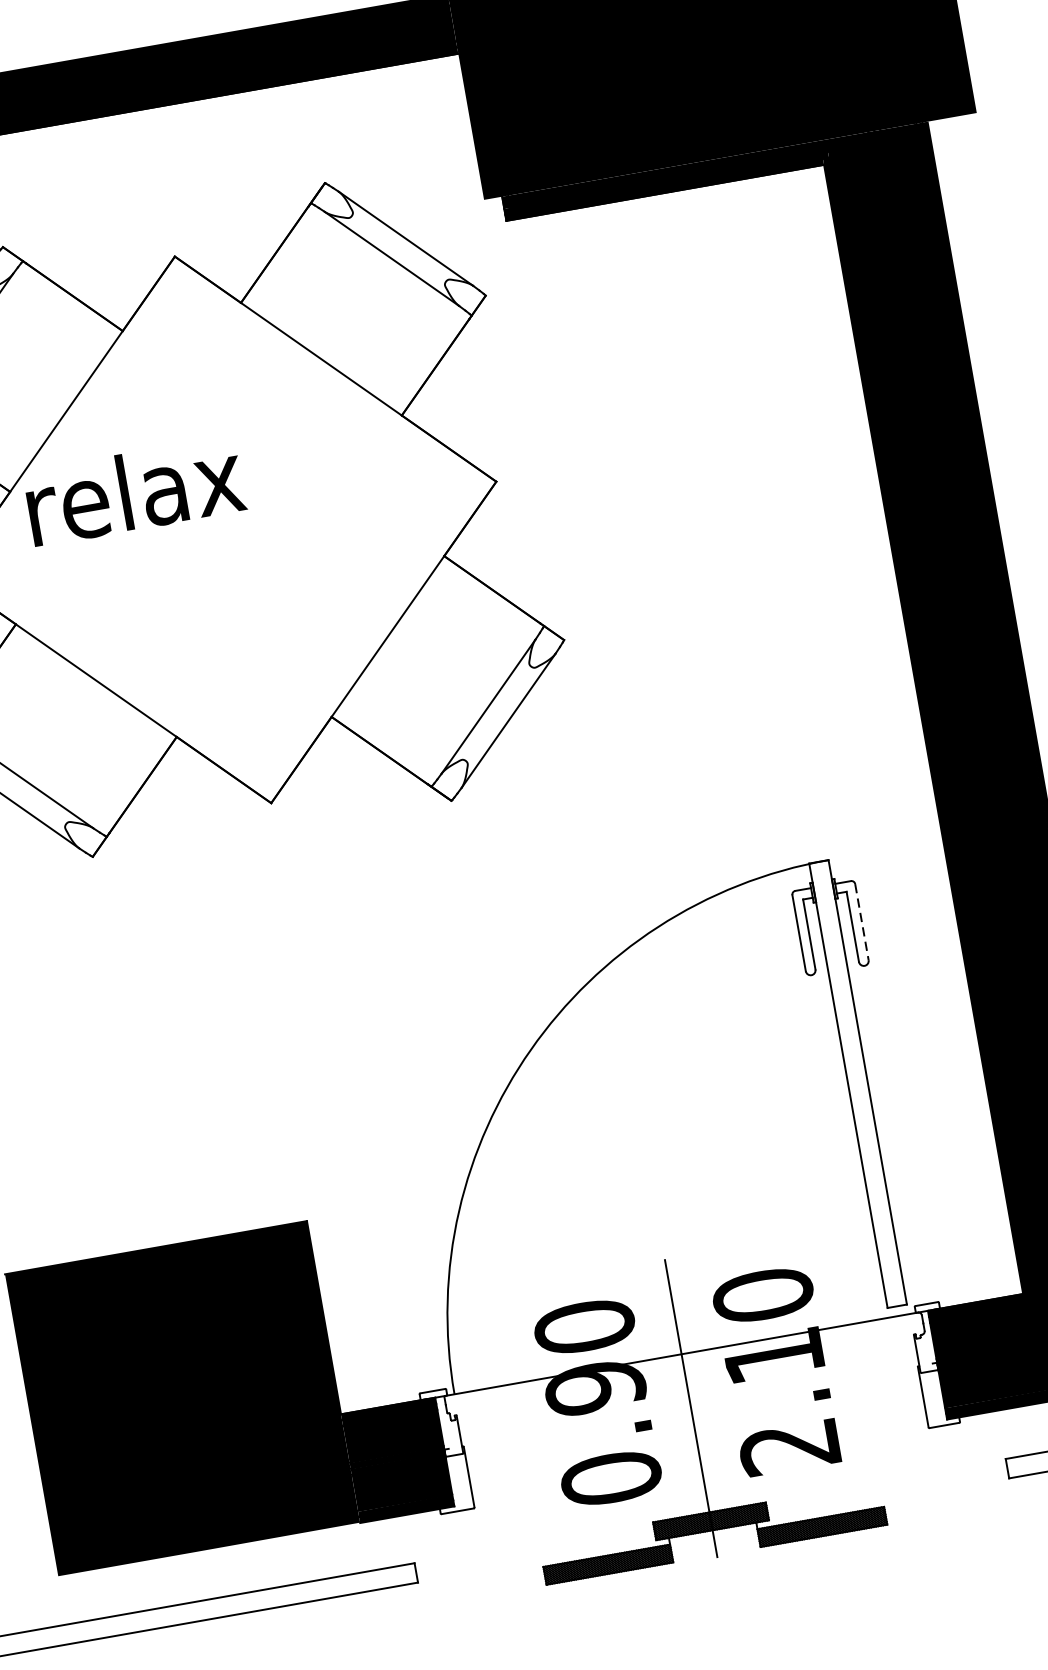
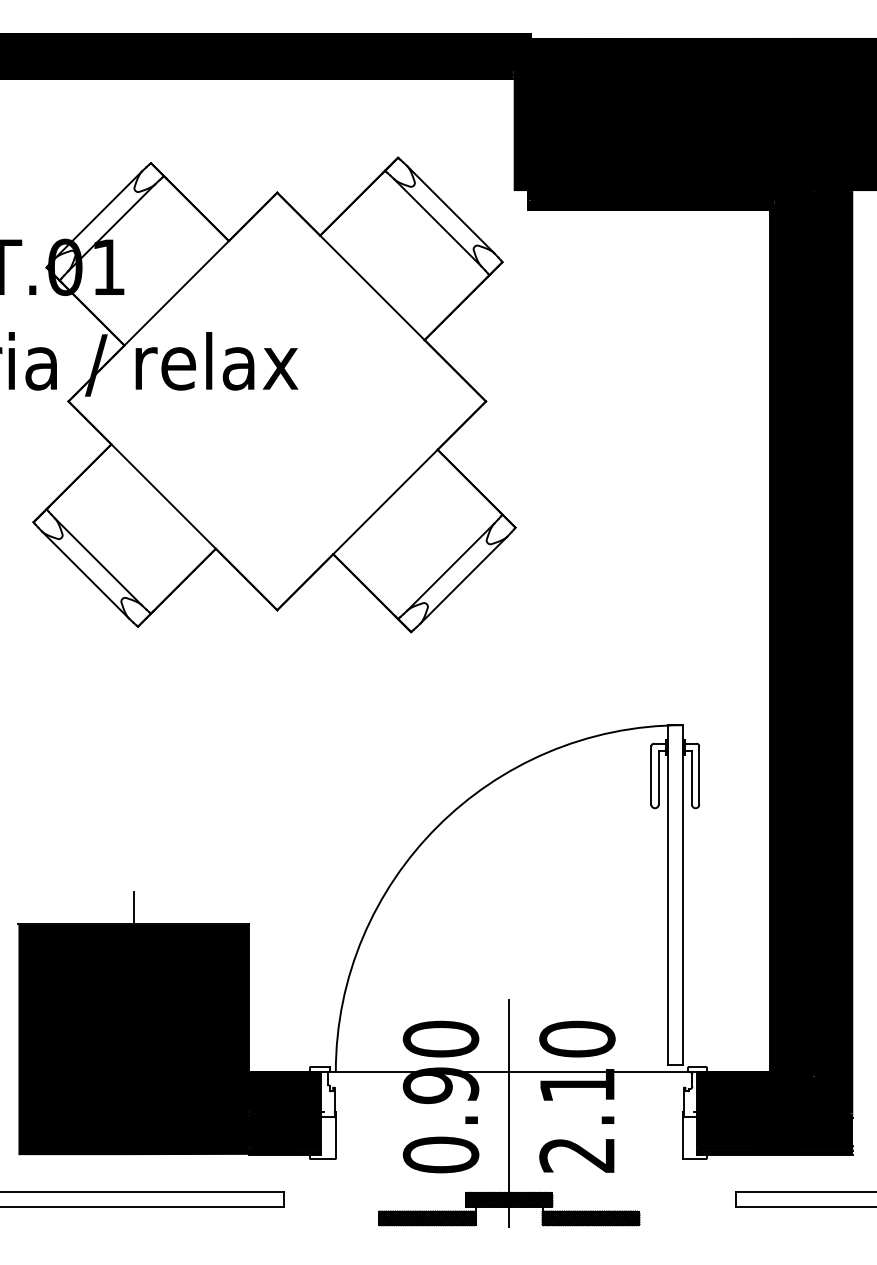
line: (862, 923) -> (699, 776), dashed -> solid
line: (151, 1226) -> (133, 908), added

